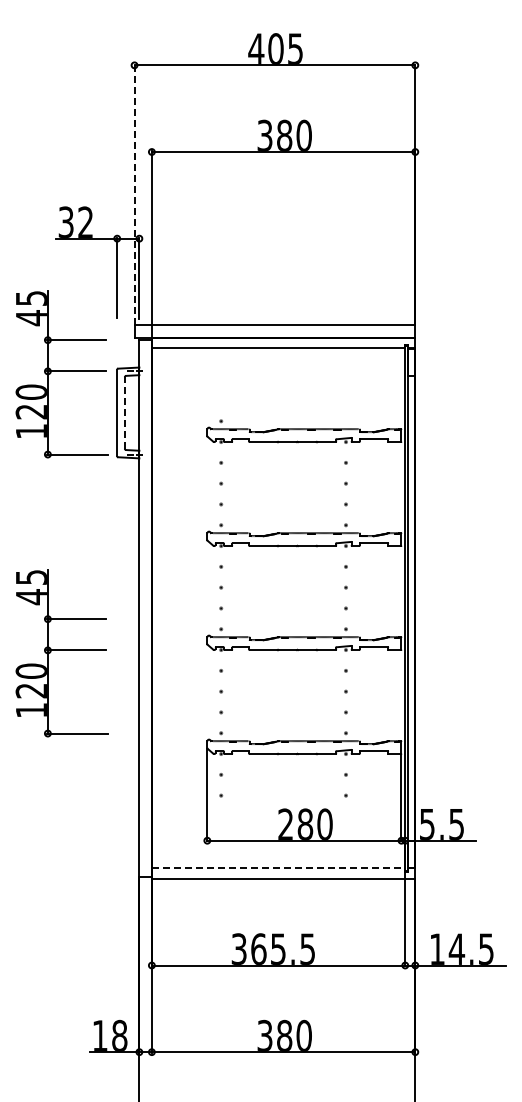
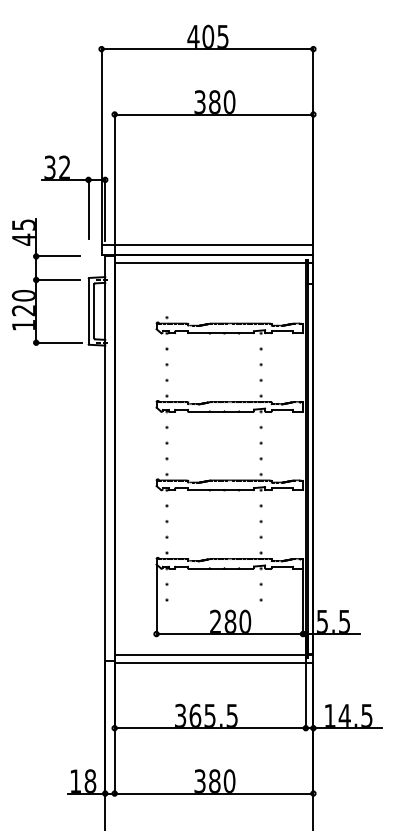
line: (134, 194) -> (101, 146), dashed -> solid
line: (124, 412) -> (94, 311), dashed -> solid
part: (61, 653) -> (46, 492), removed
line: (278, 868) -> (210, 655), dashed -> solid

